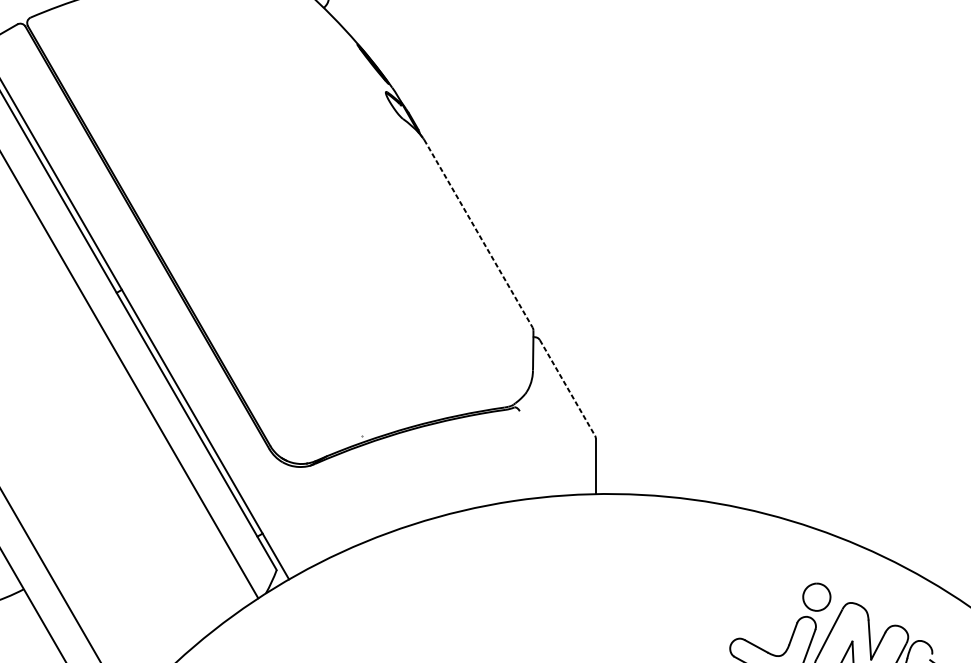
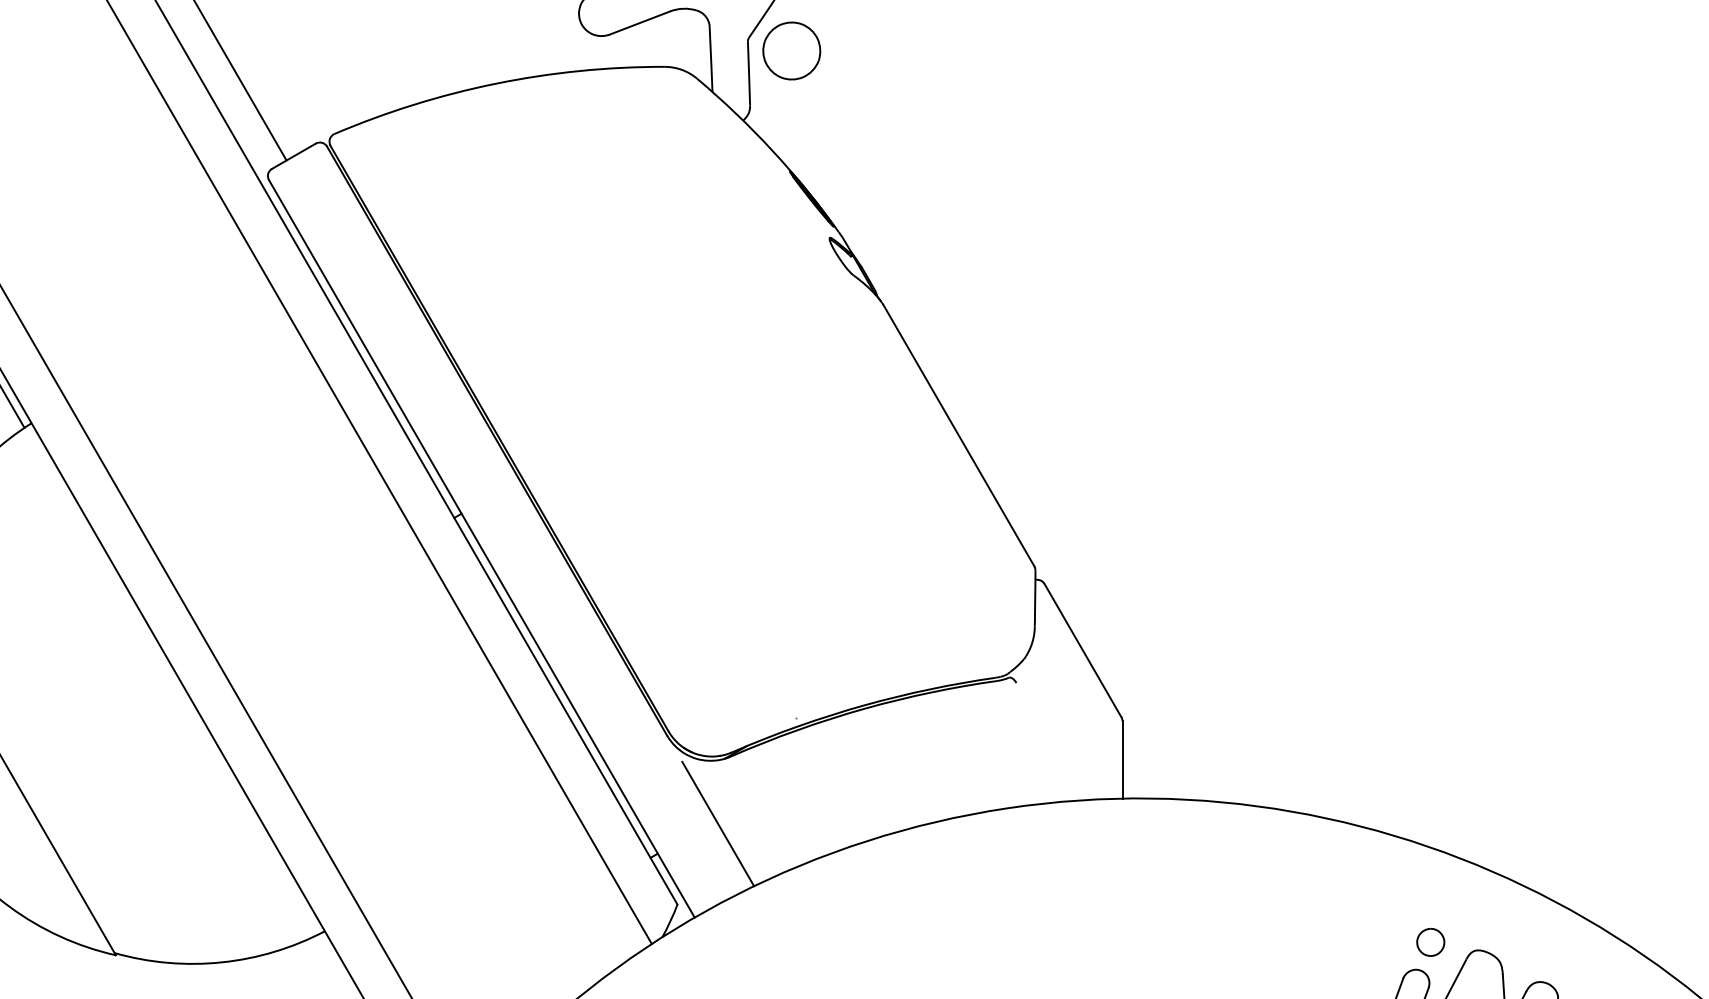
line: (478, 234) -> (959, 436), dashed -> solid
line: (567, 387) -> (1082, 650), dashed -> solid
line: (306, 511) -> (718, 823), added
part: (816, 597) -> (1430, 942), size x0.71

